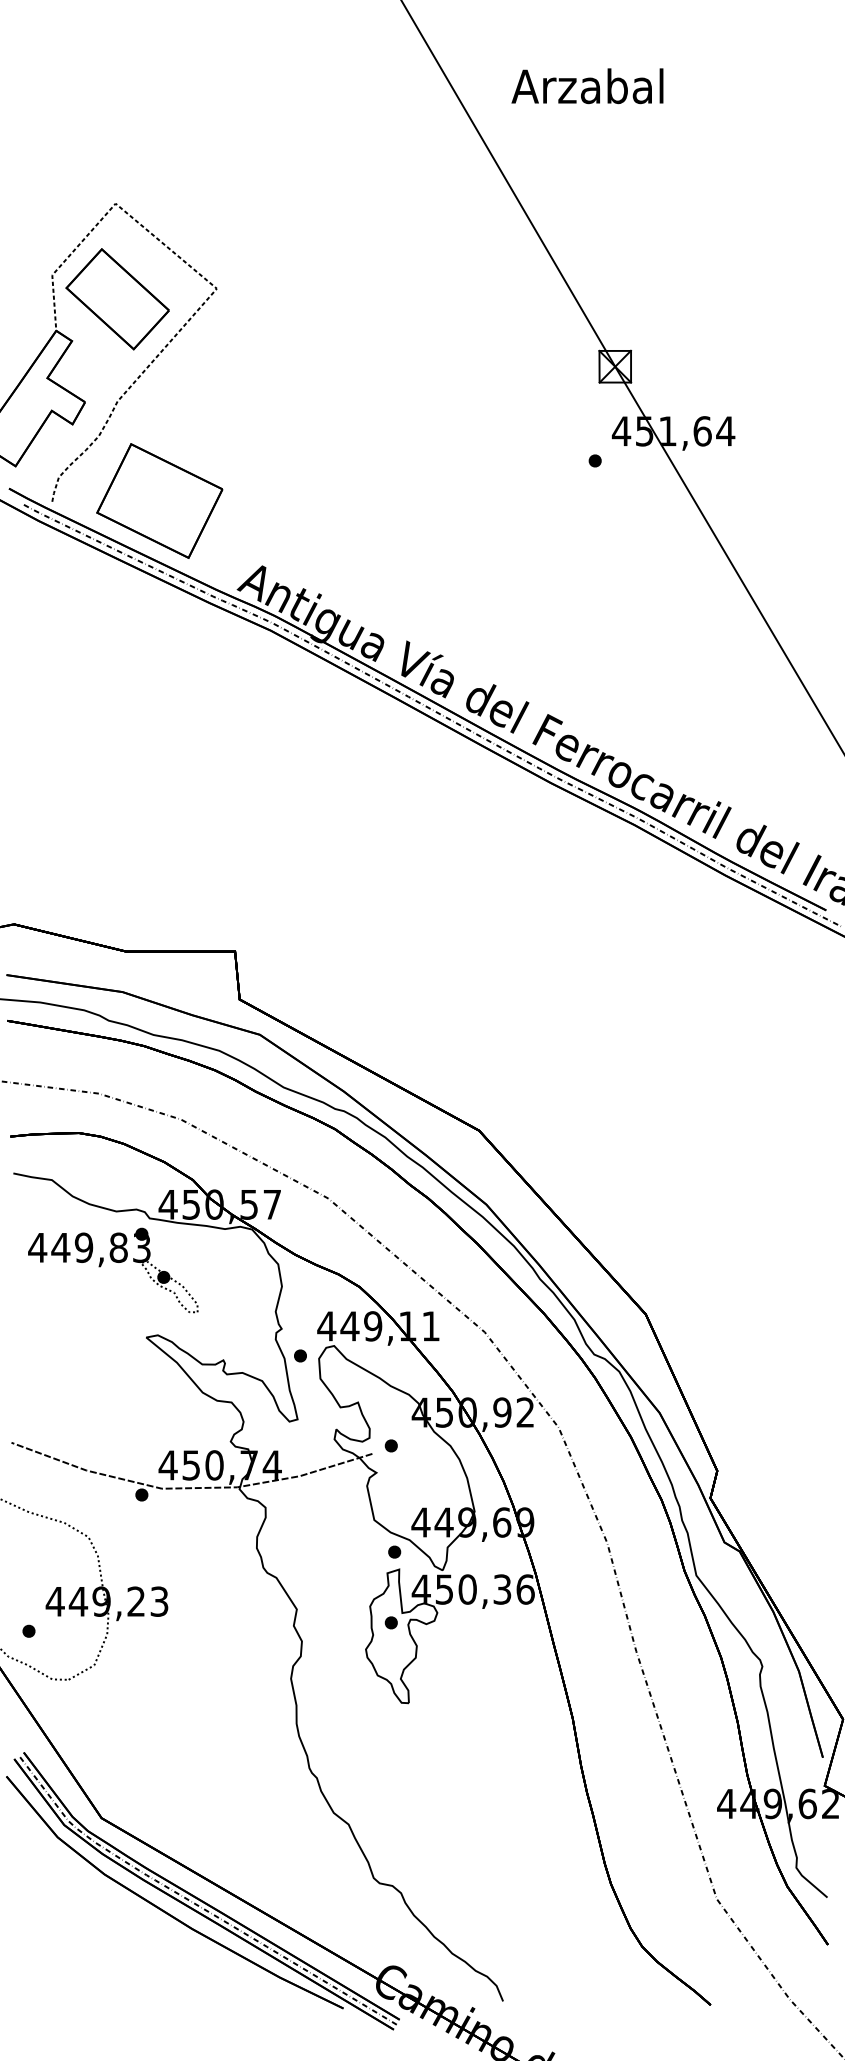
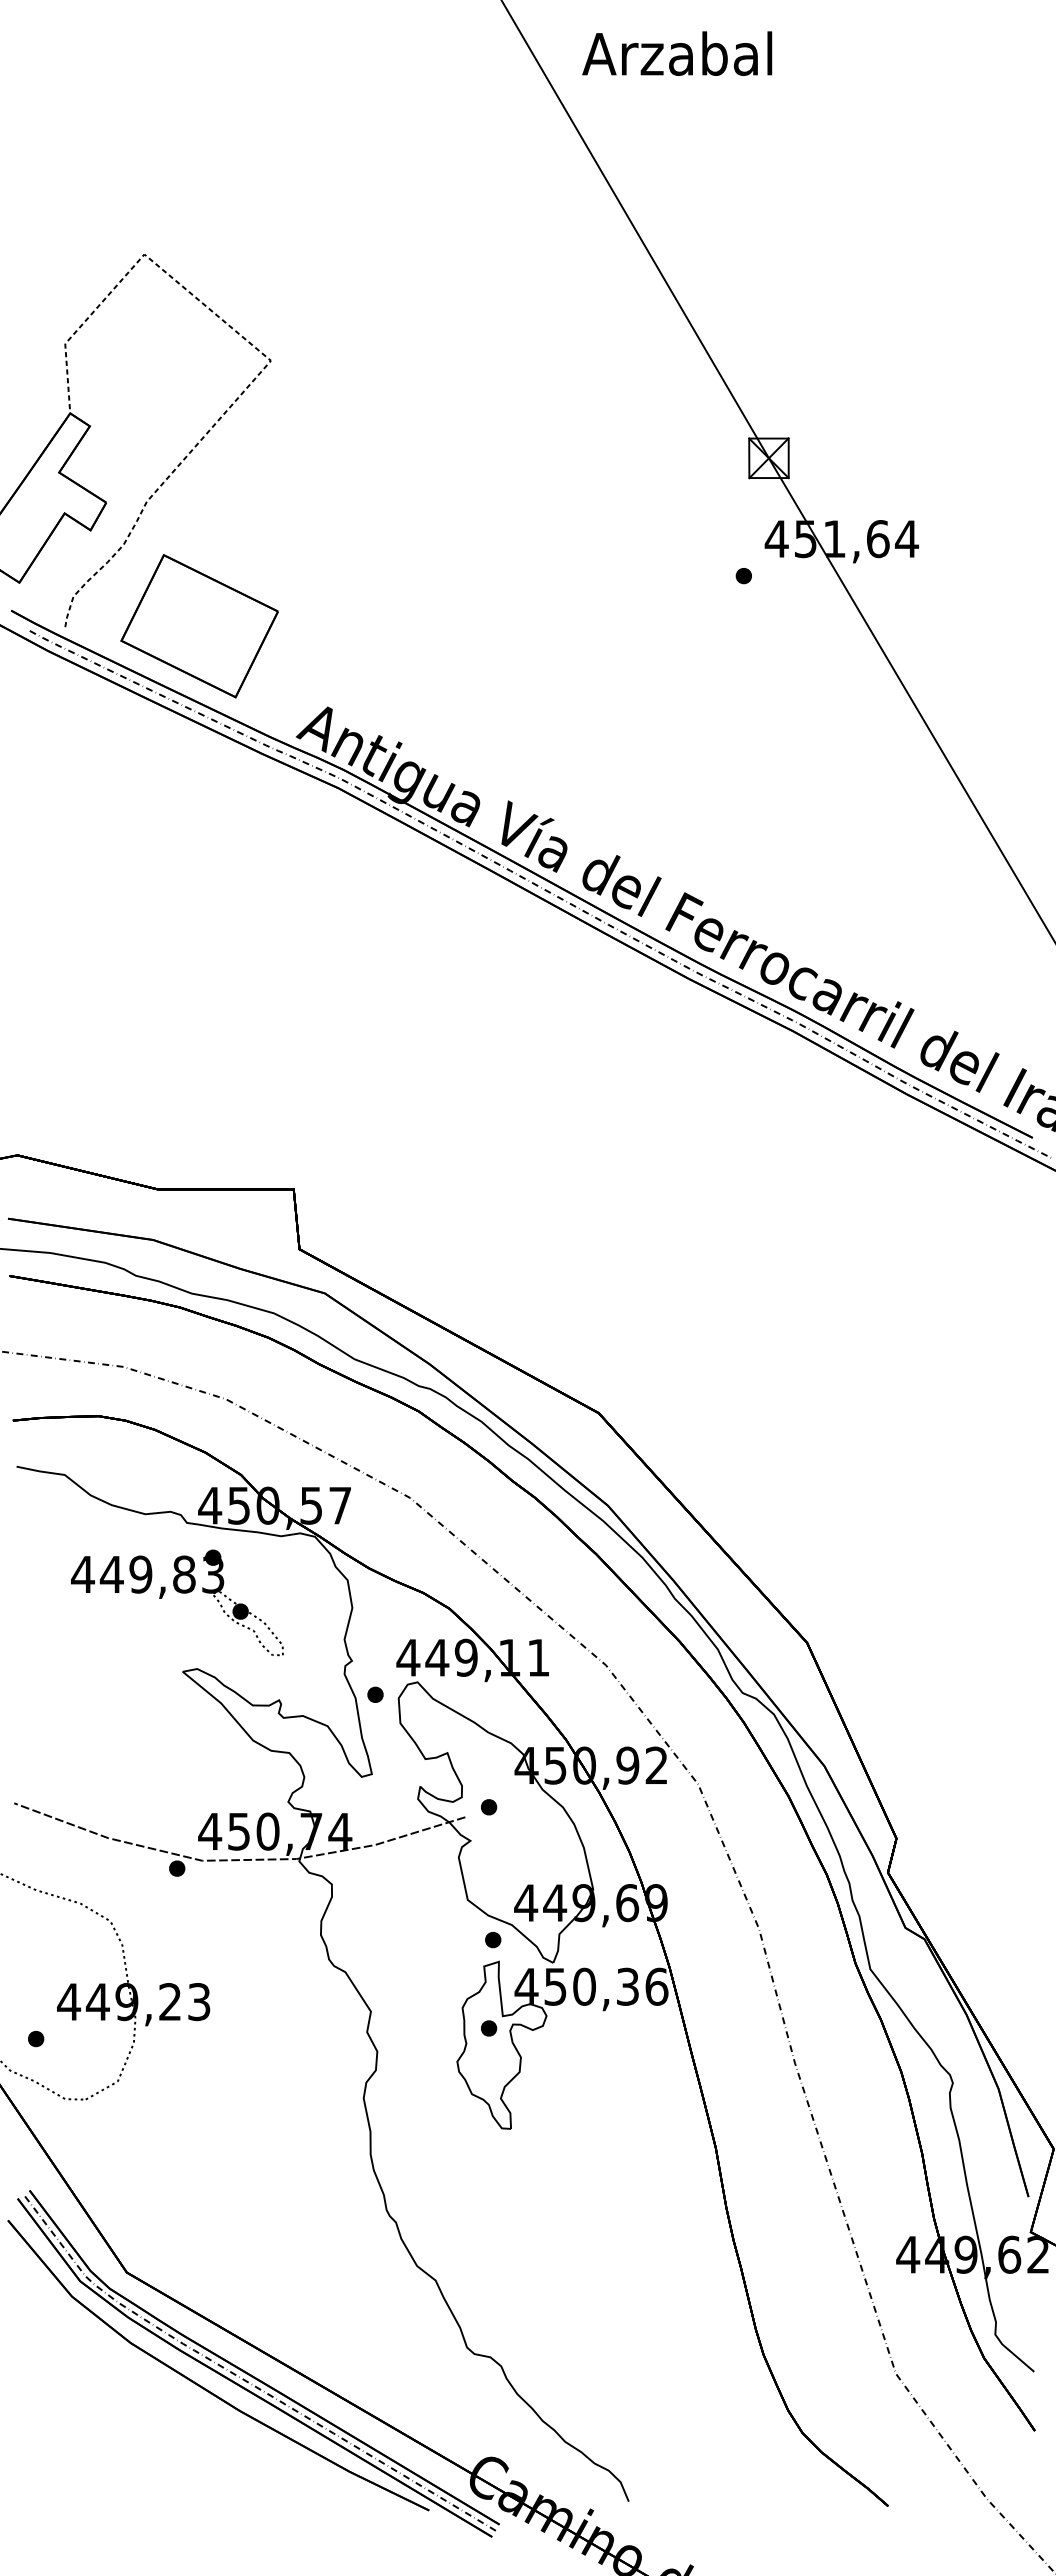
text: (587, 86) -> (677, 53), moved
part: (117, 298) -> (146, 373), removed
part: (115, 1262) -> (180, 1593), moved

